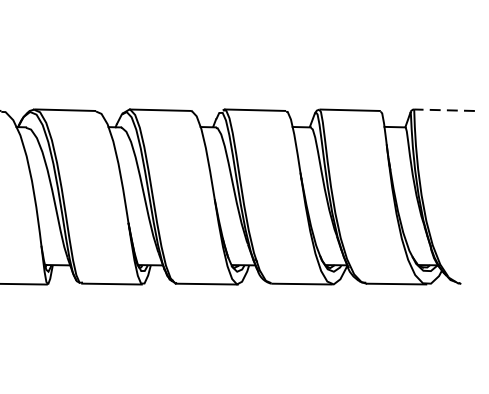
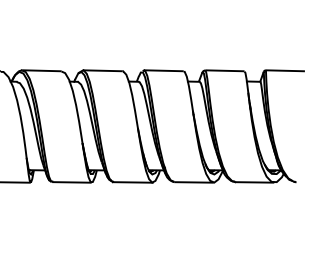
line: (444, 109) -> (285, 70), dashed -> solid

